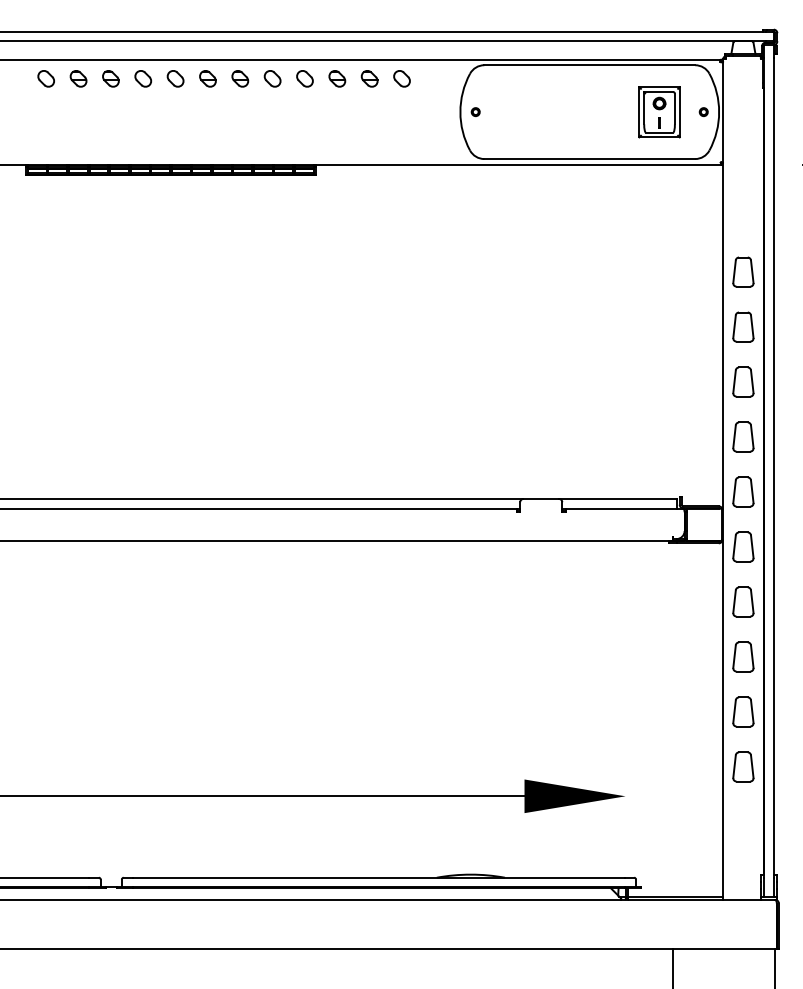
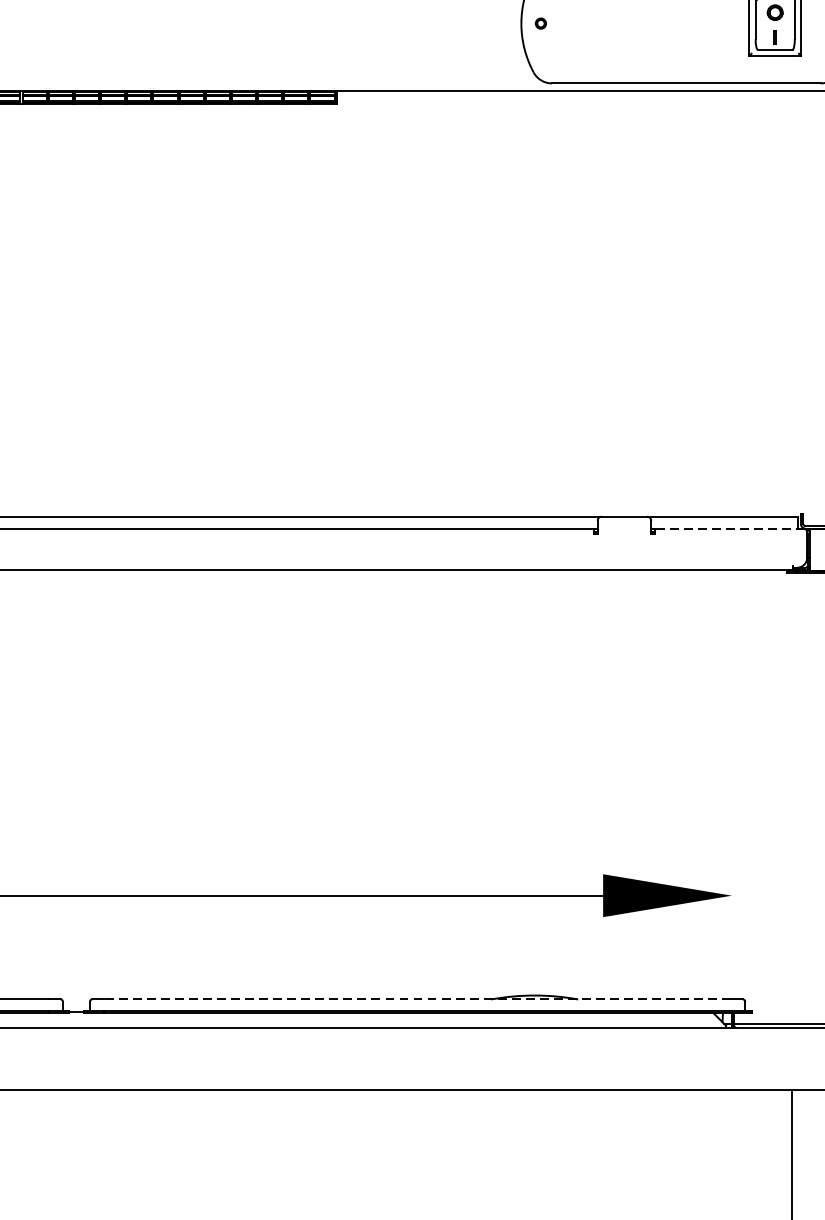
line: (624, 508) -> (730, 528), solid -> dashed
line: (378, 877) -> (416, 999), solid -> dashed

